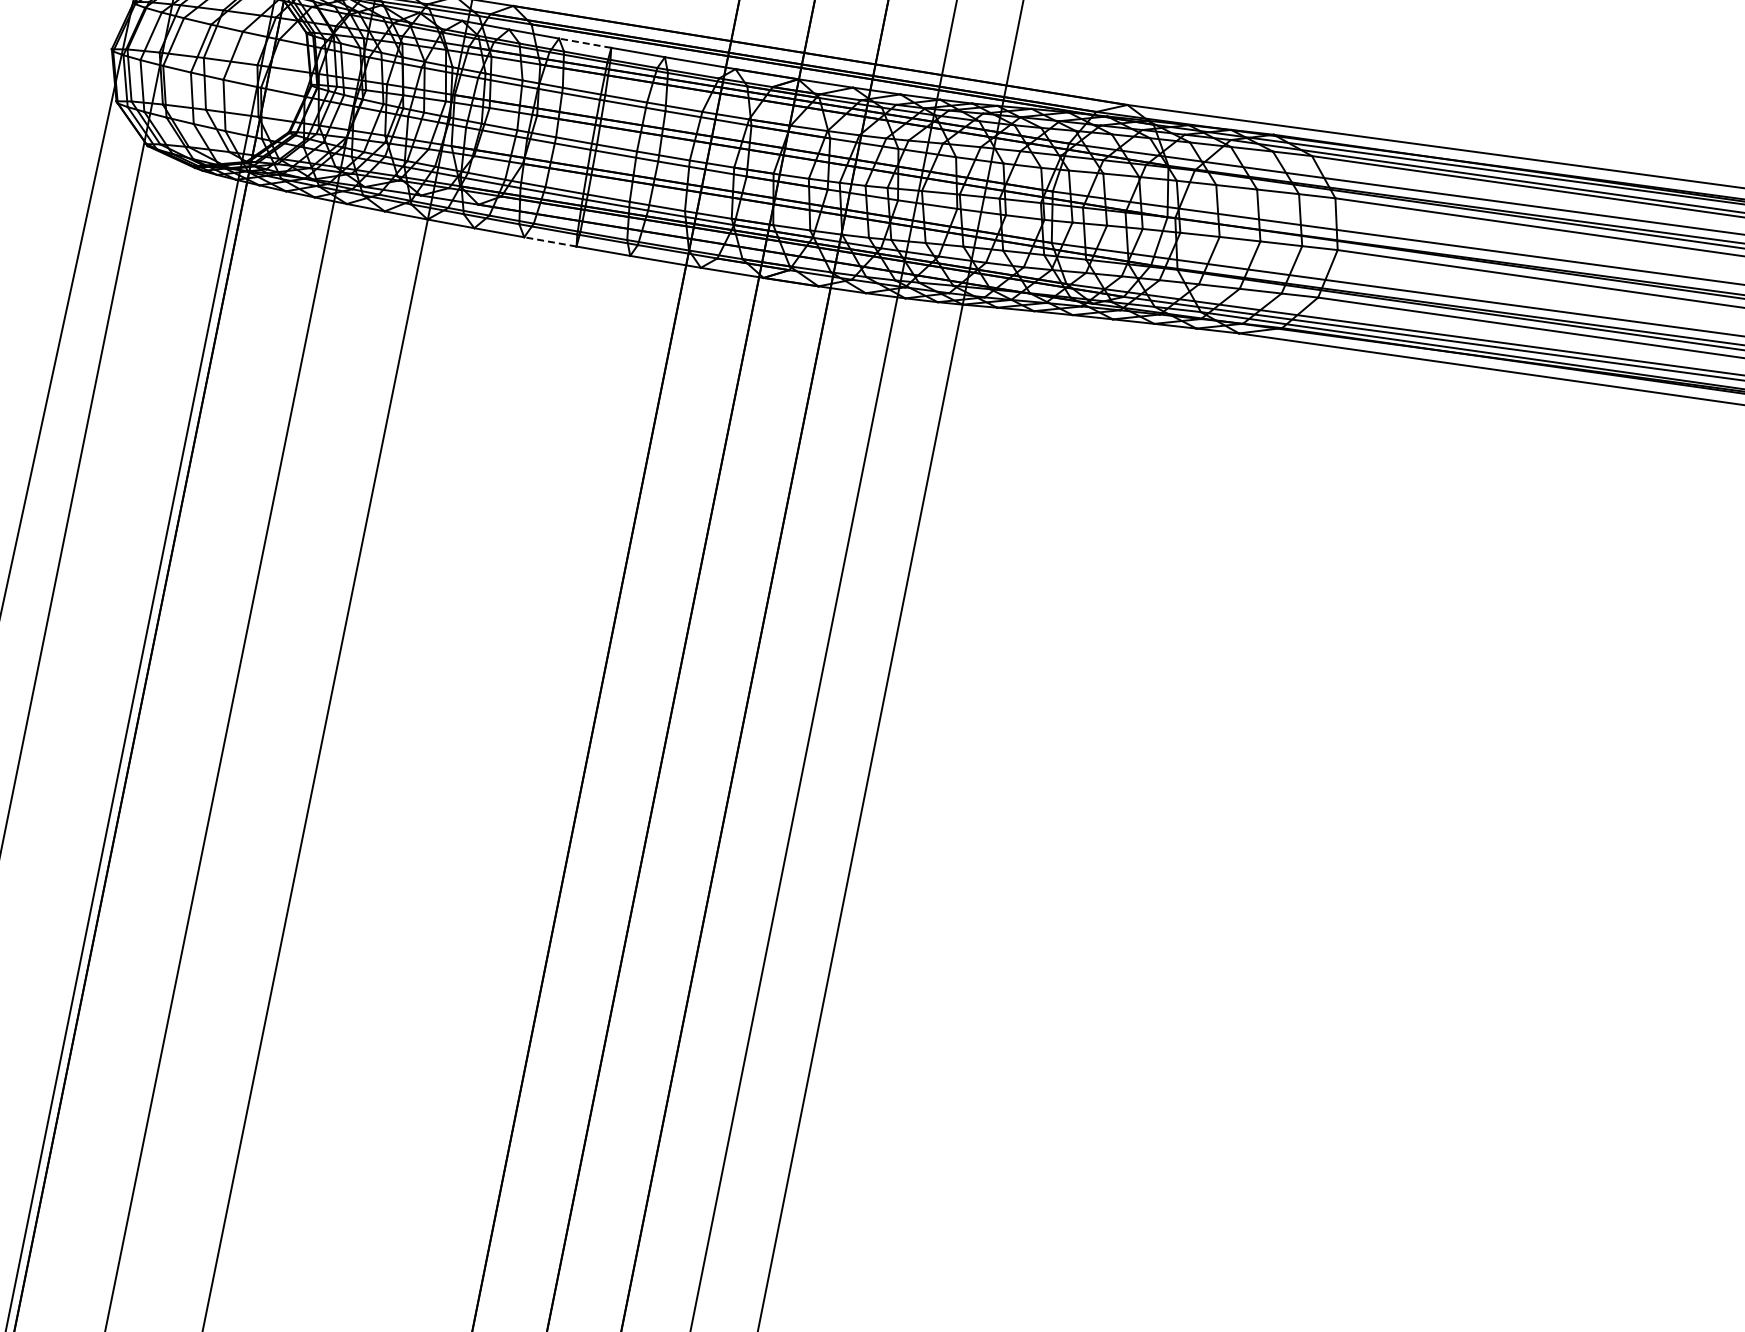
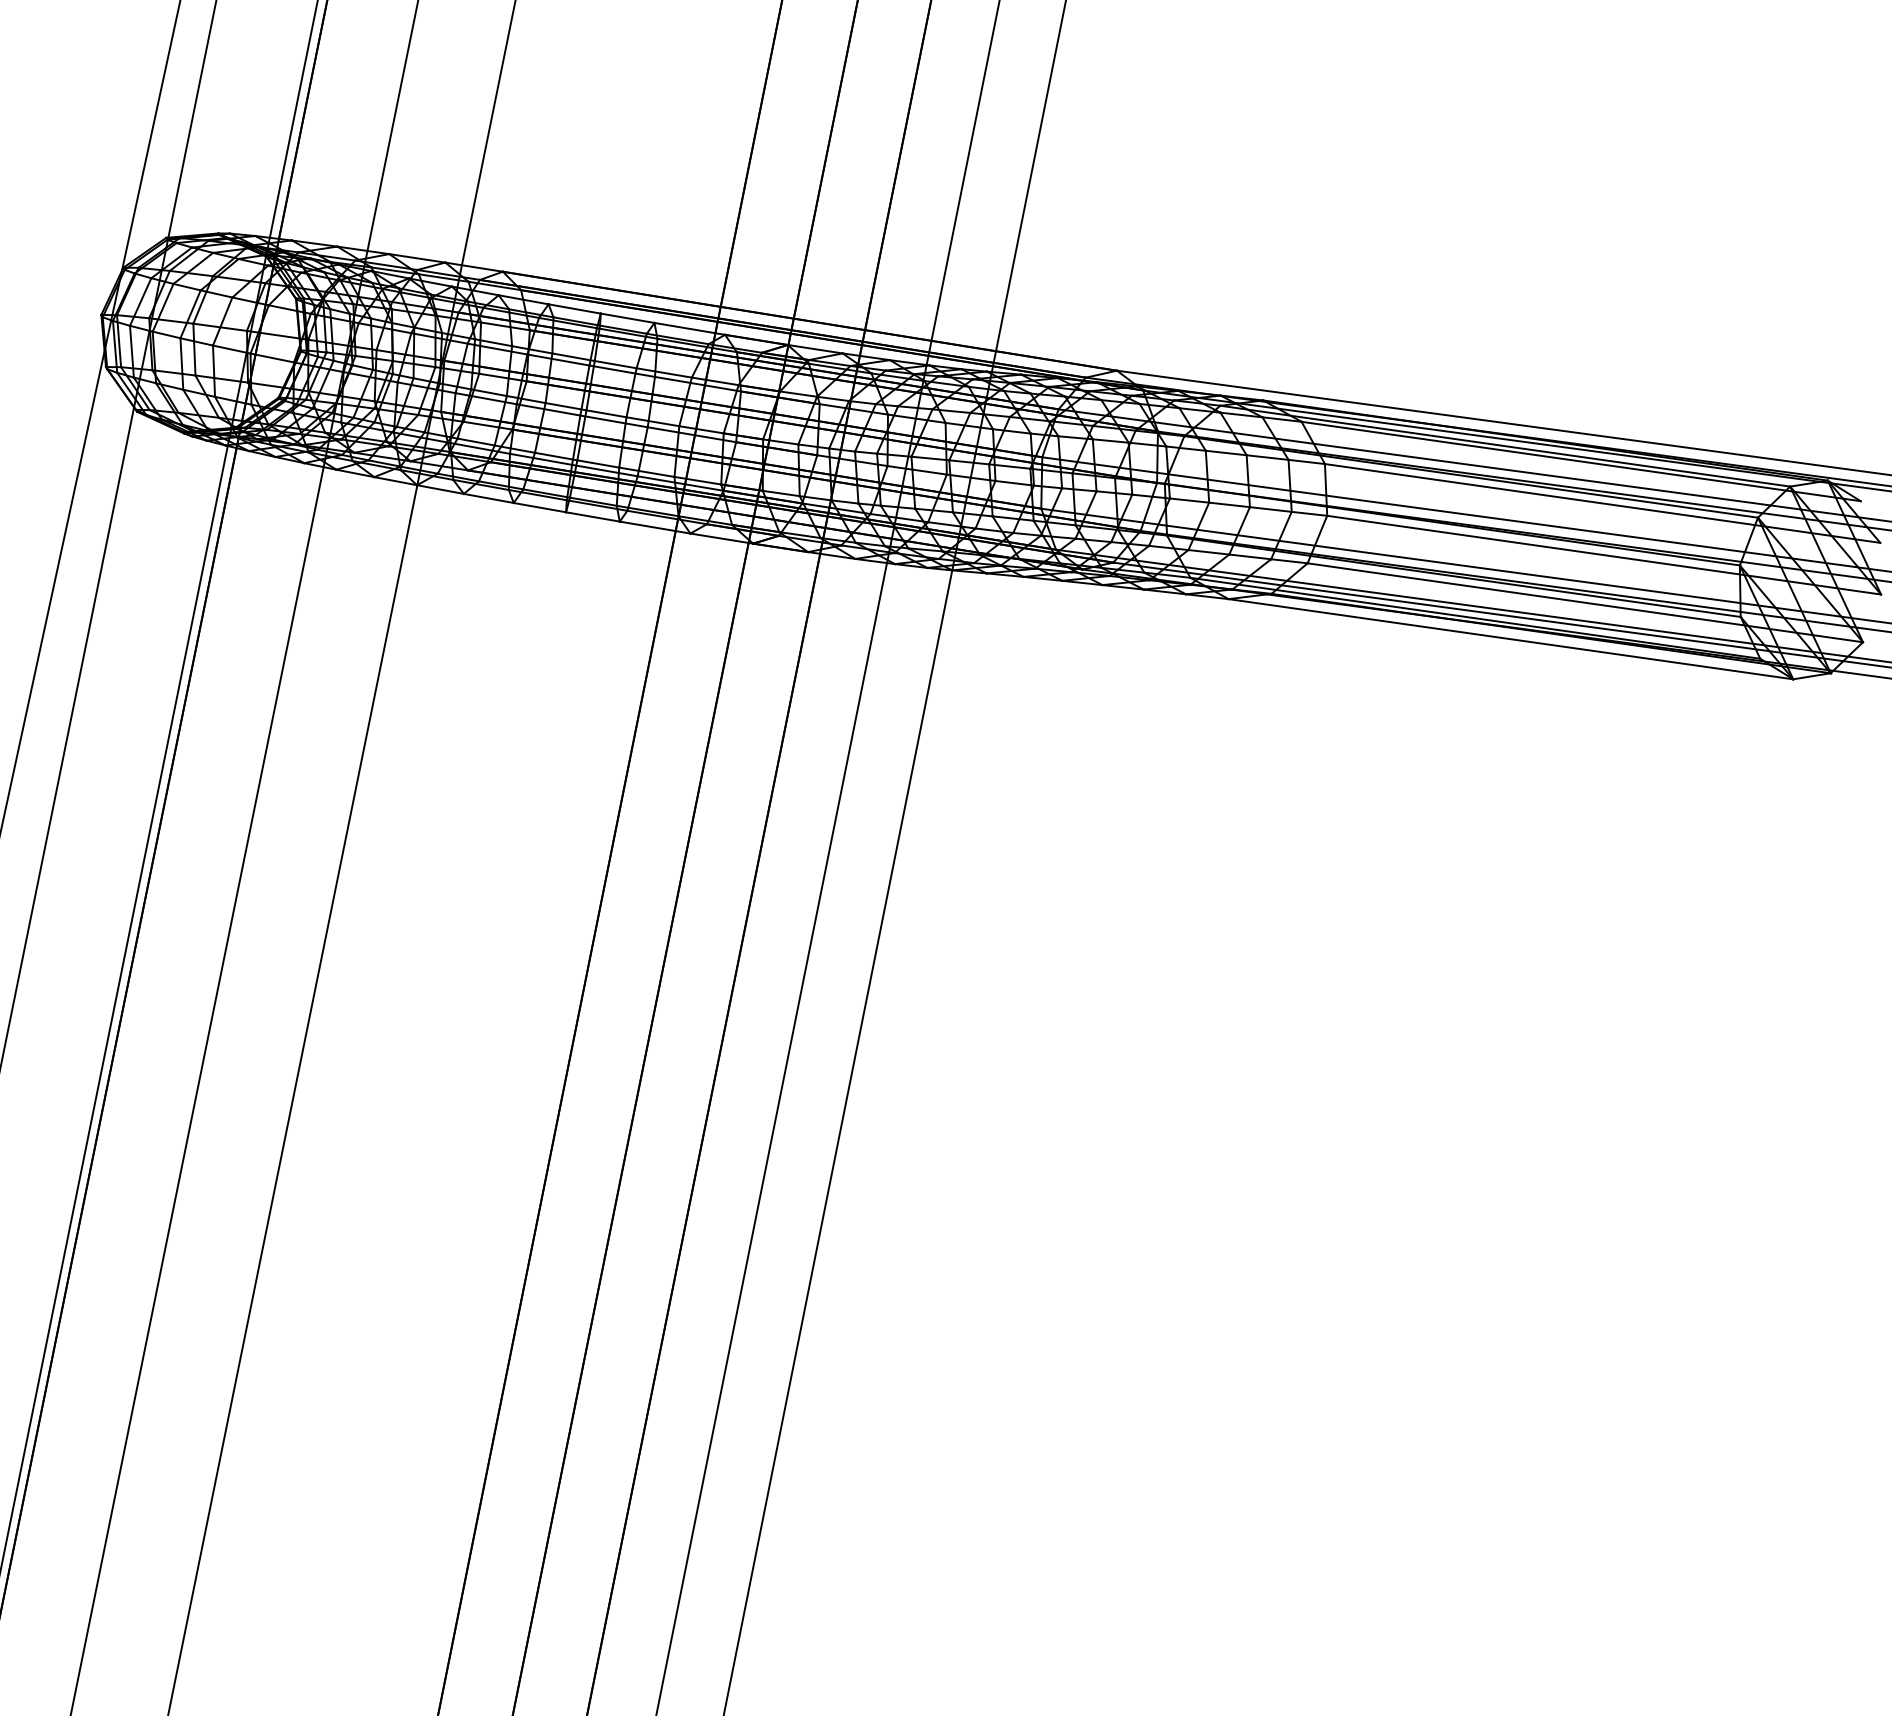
line: (584, 42) -> (574, 308), dashed -> solid
line: (549, 241) -> (539, 507), dashed -> solid

